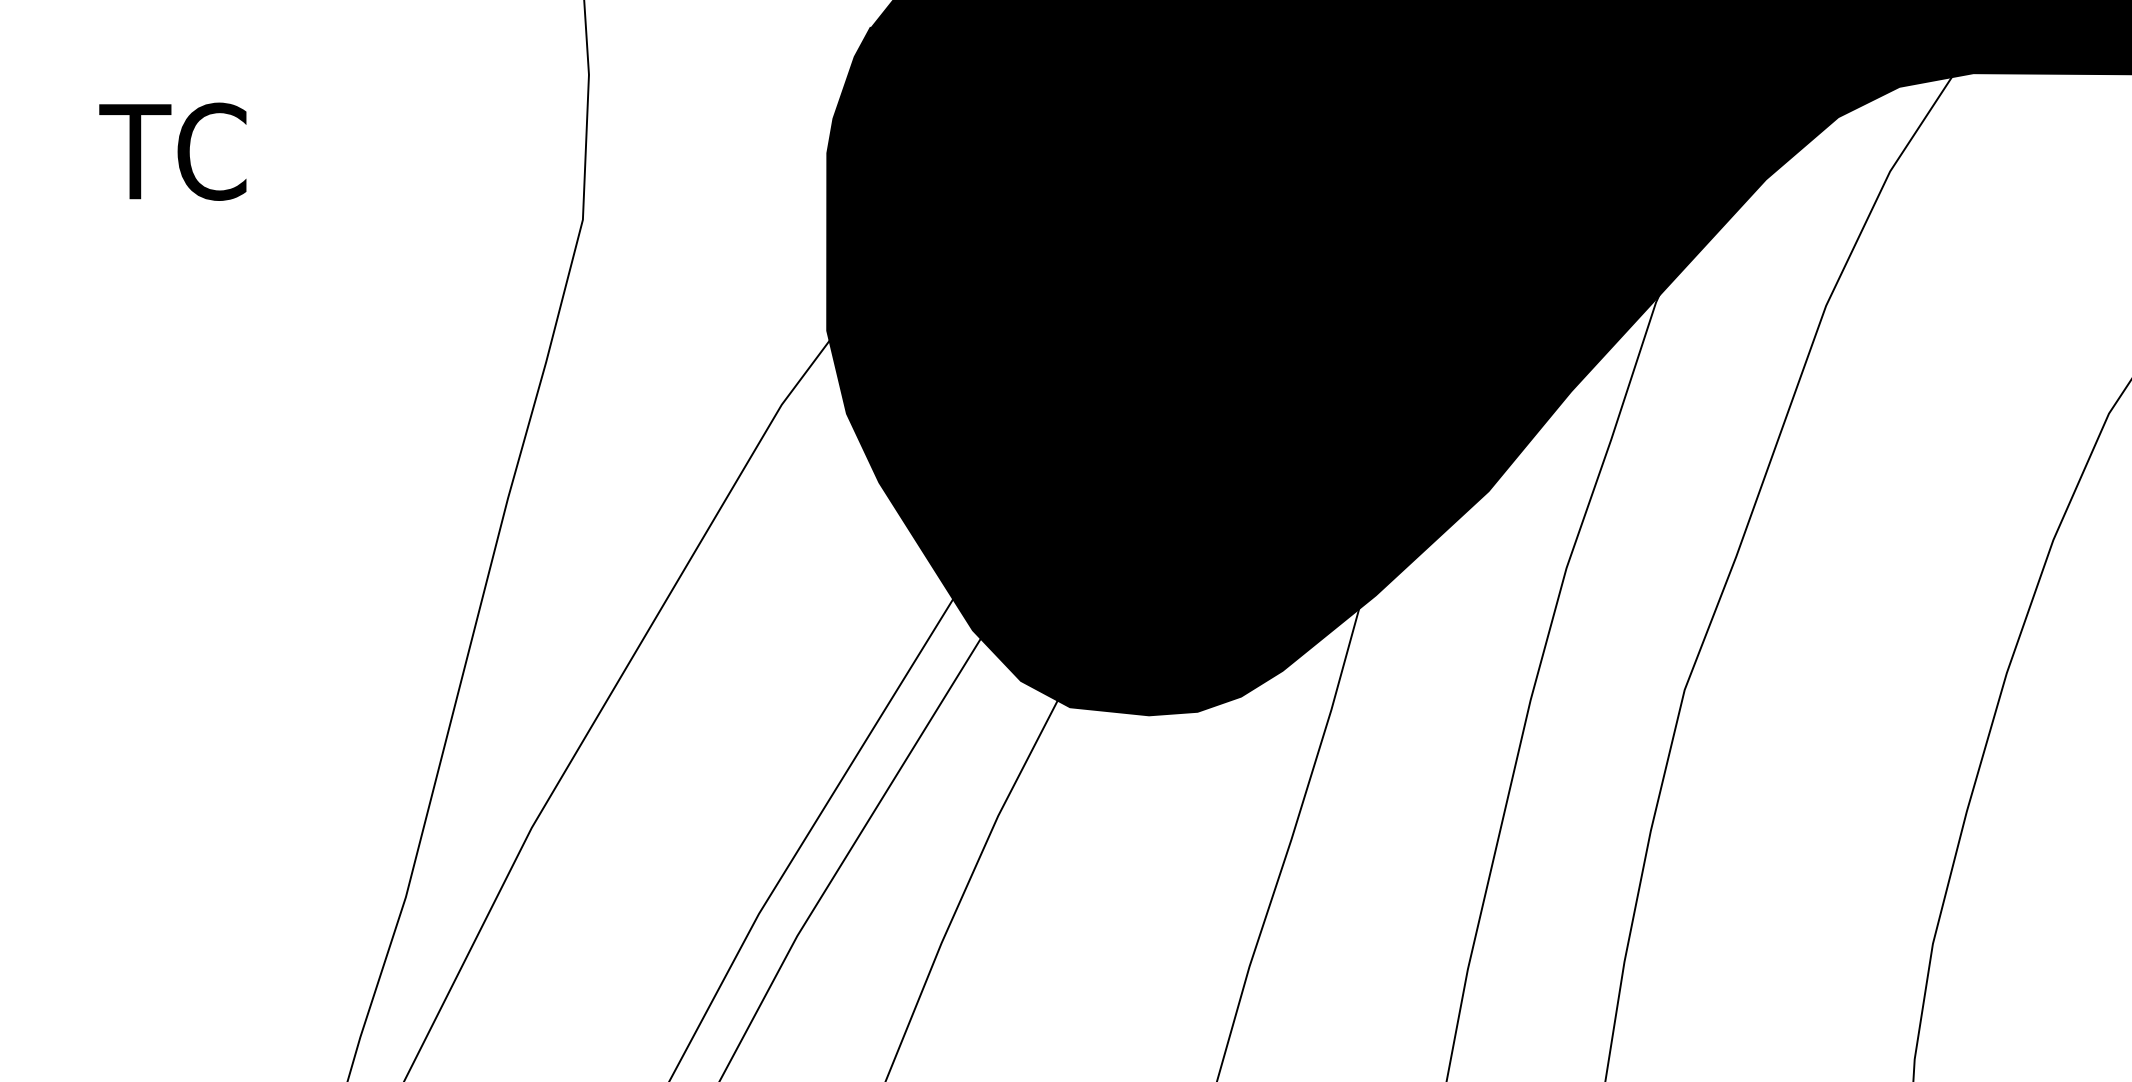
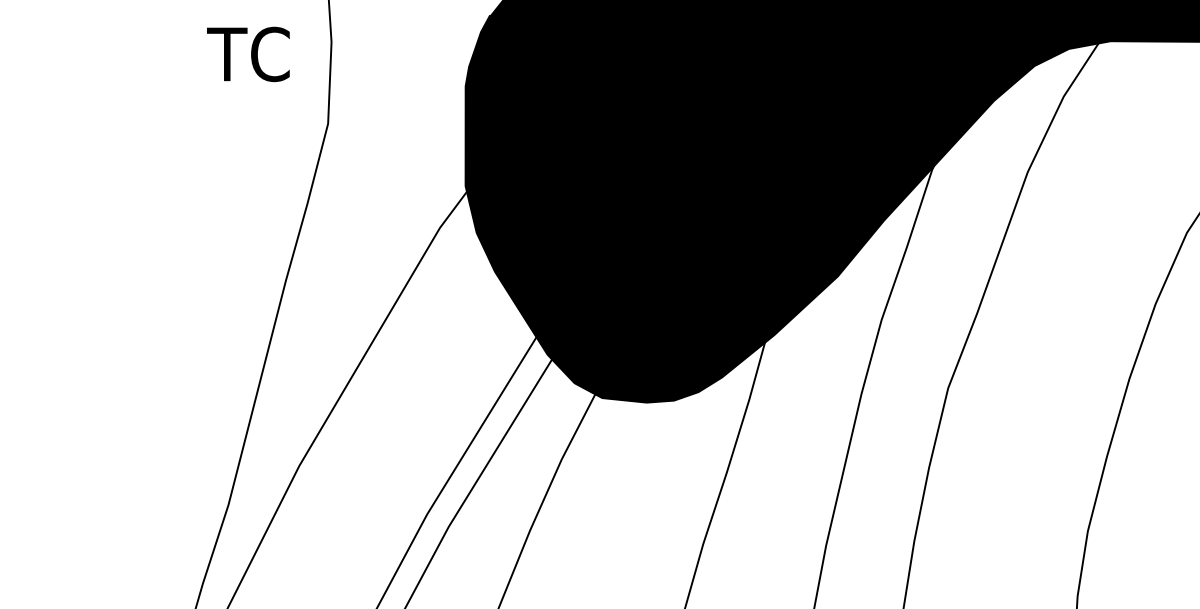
text: (173, 151) -> (248, 54), moved

